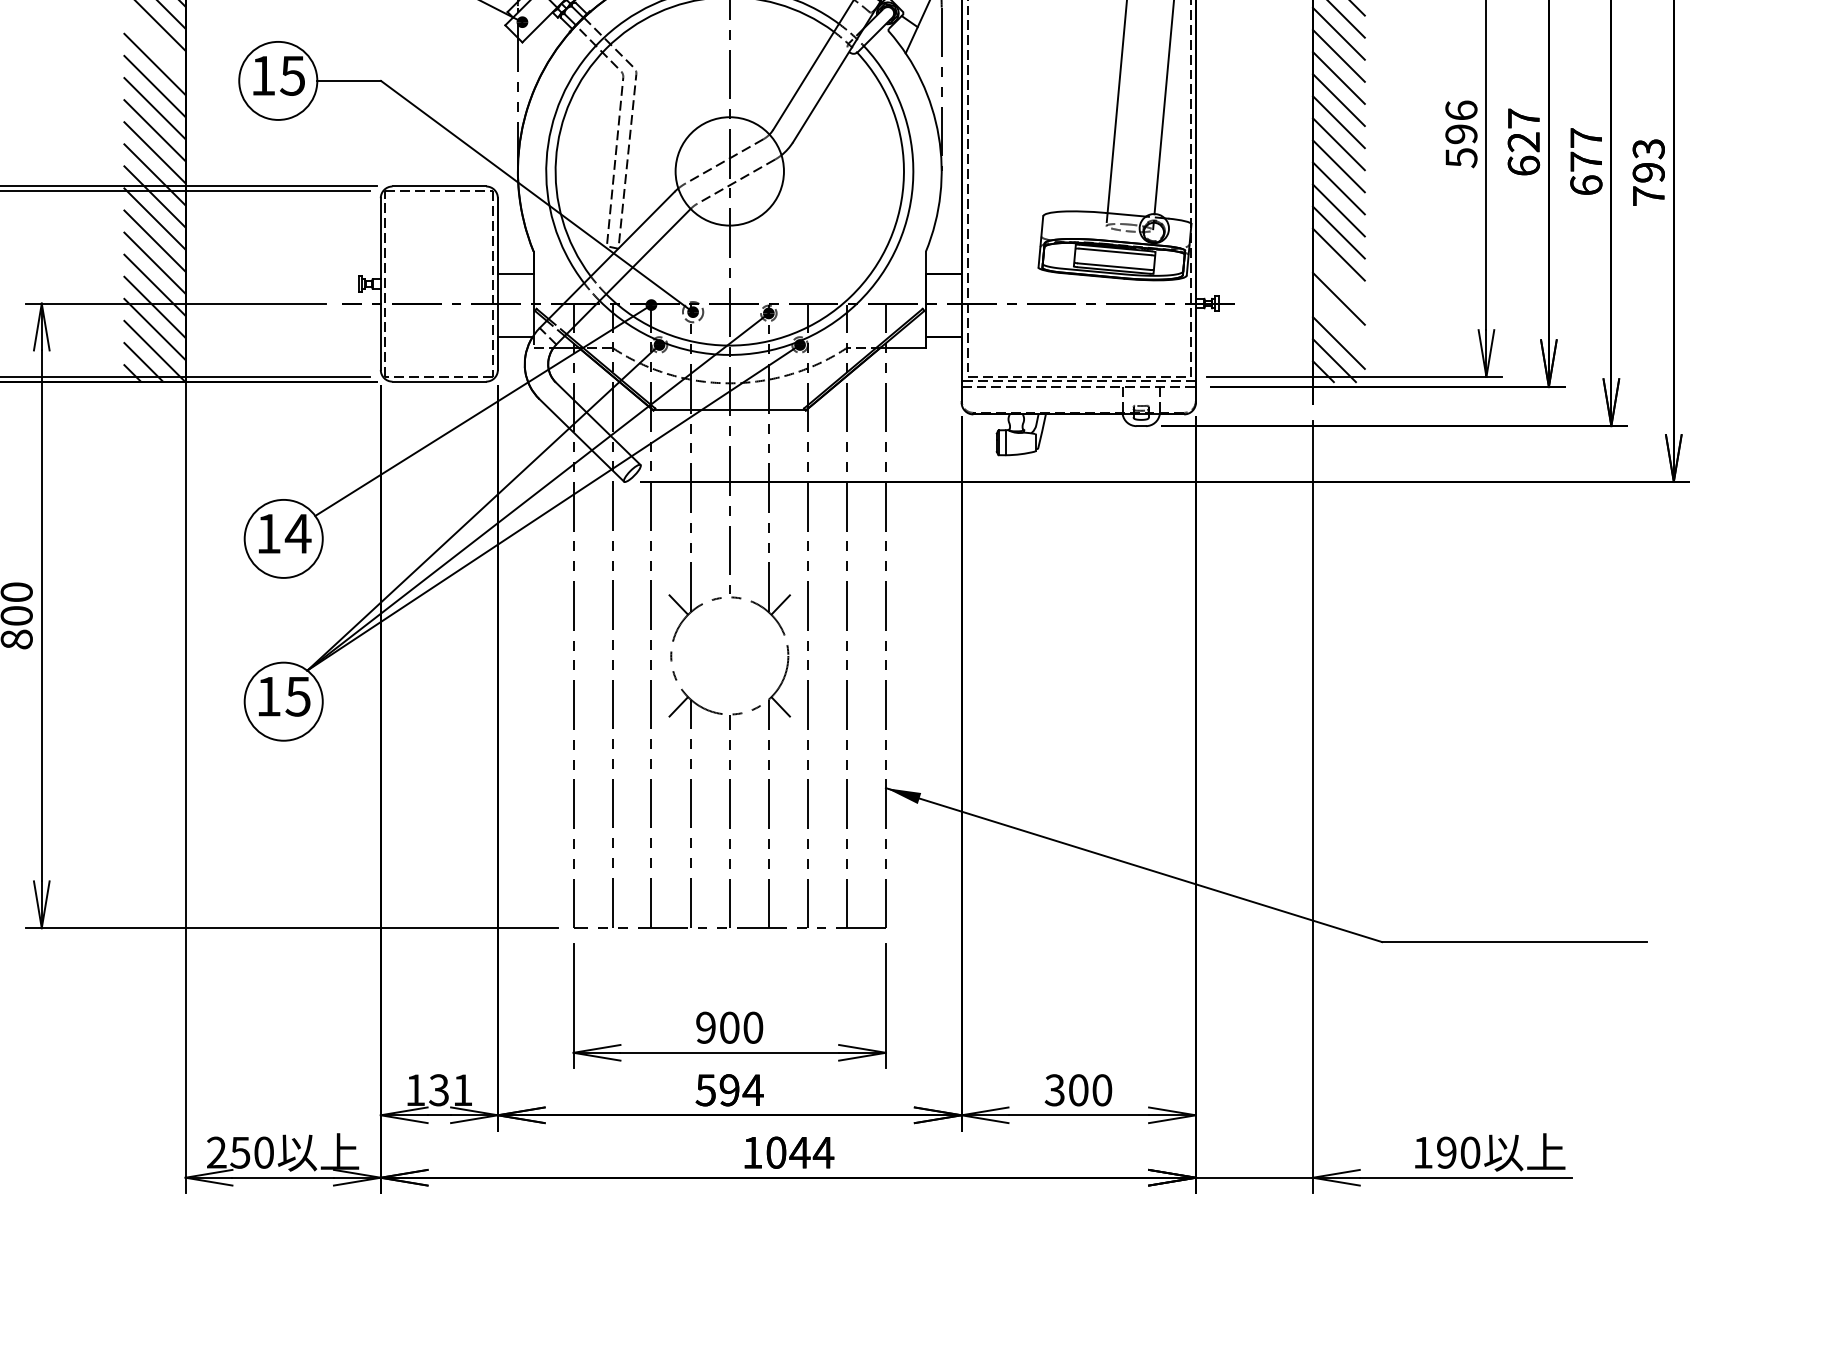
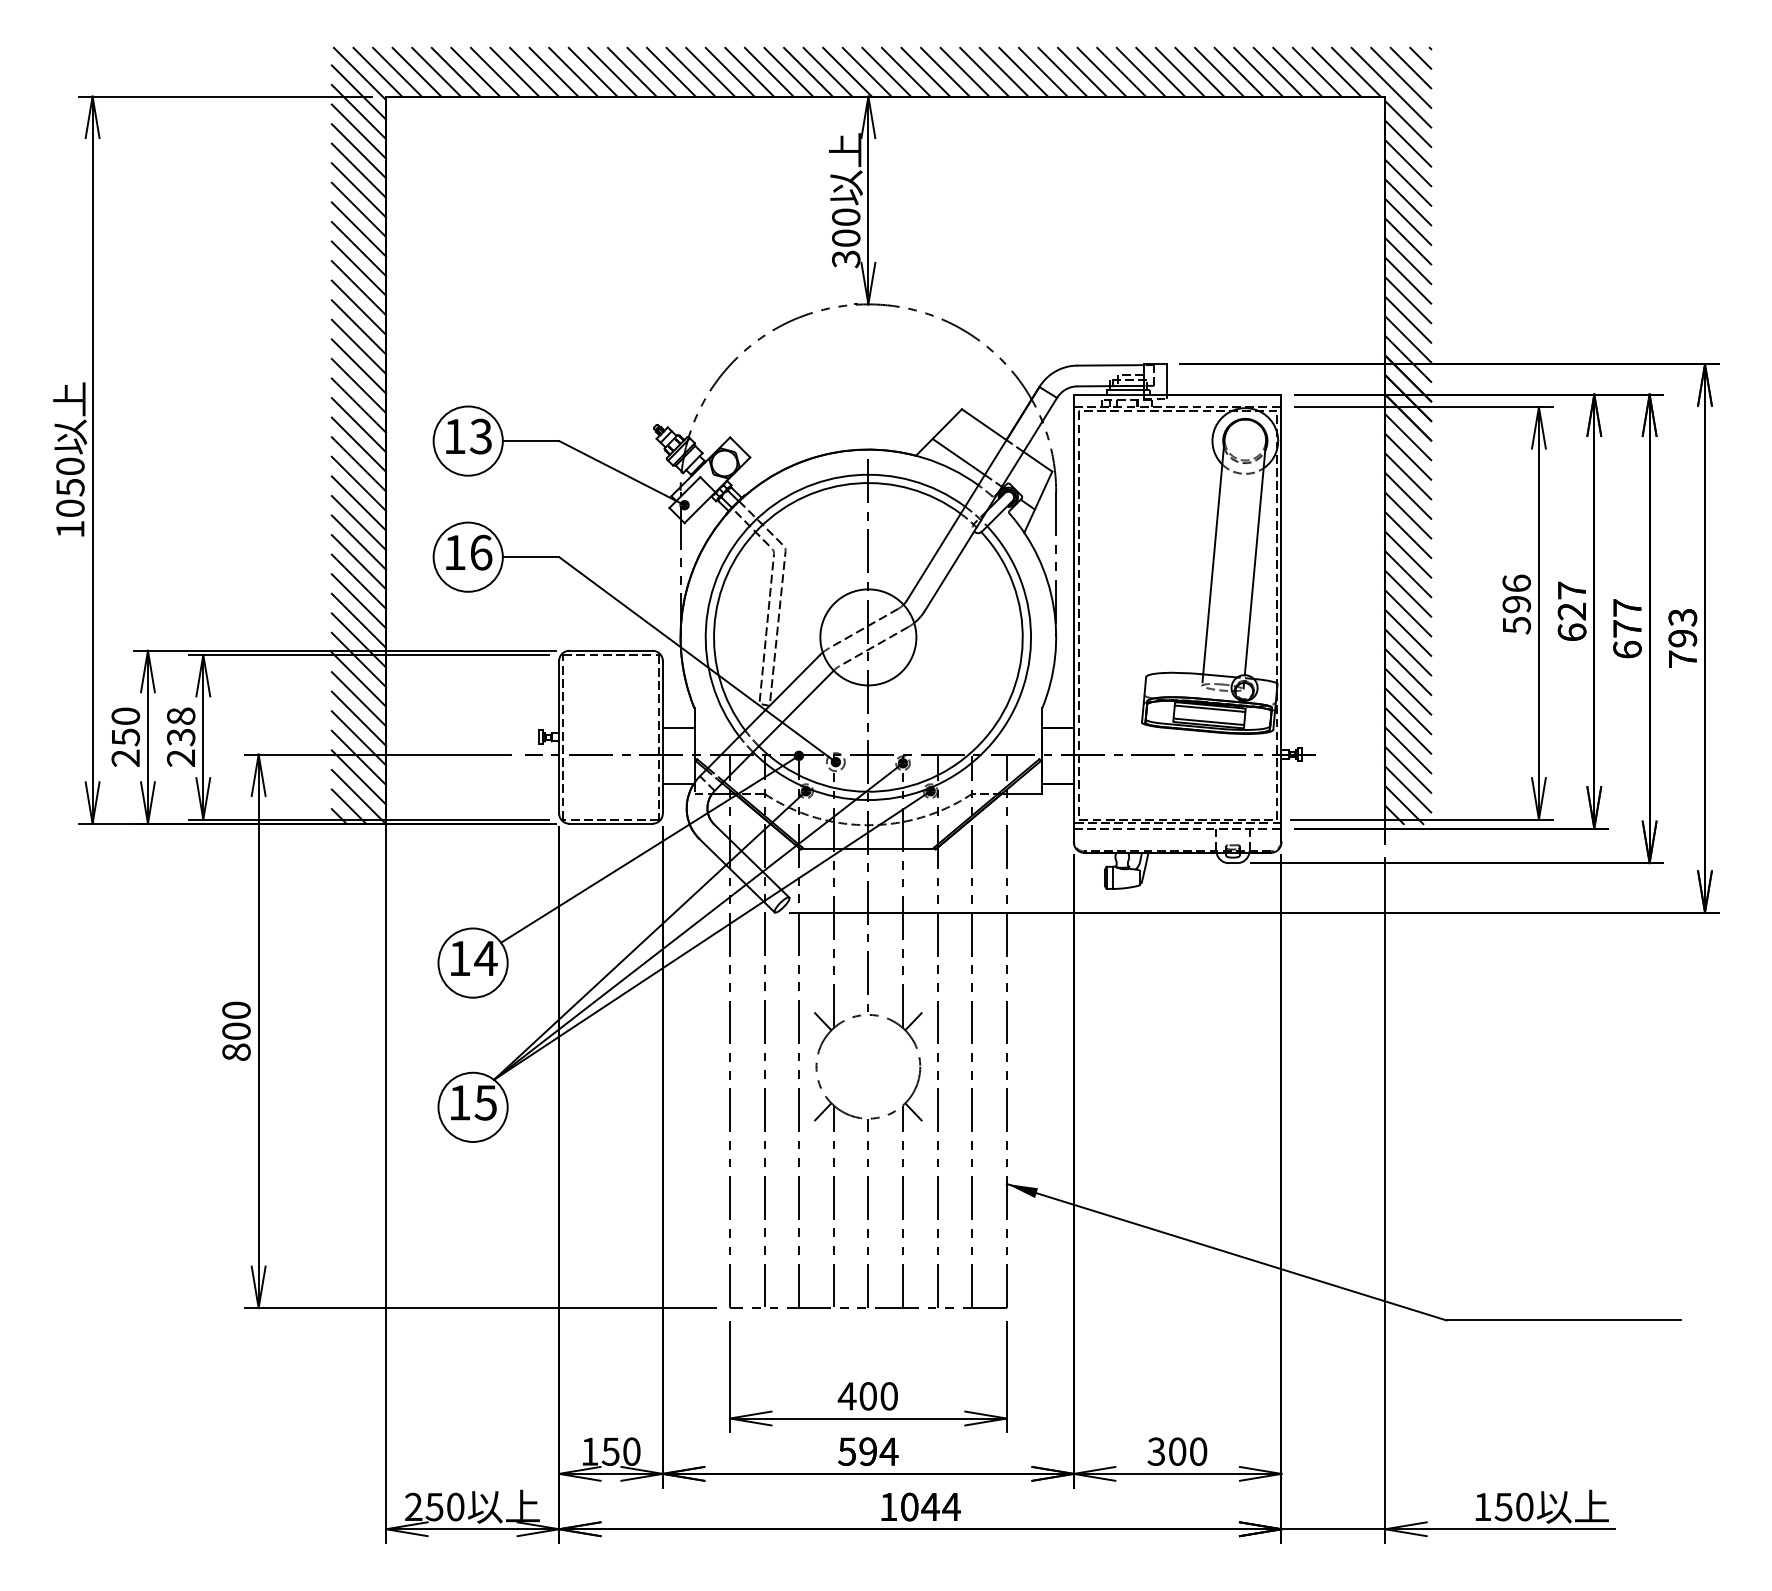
line: (154, 41) -> (358, 522), added
text: (292, 75) -> (480, 552), 15 -> 16
line: (1339, 276) -> (1408, 730), added
line: (1339, 320) -> (1408, 769), added
text: (705, 1027) -> (846, 1396), 900 -> 400
text: (451, 1090) -> (621, 1451), 131 -> 150
text: (1446, 1152) -> (1503, 1506), 190 -> 150

